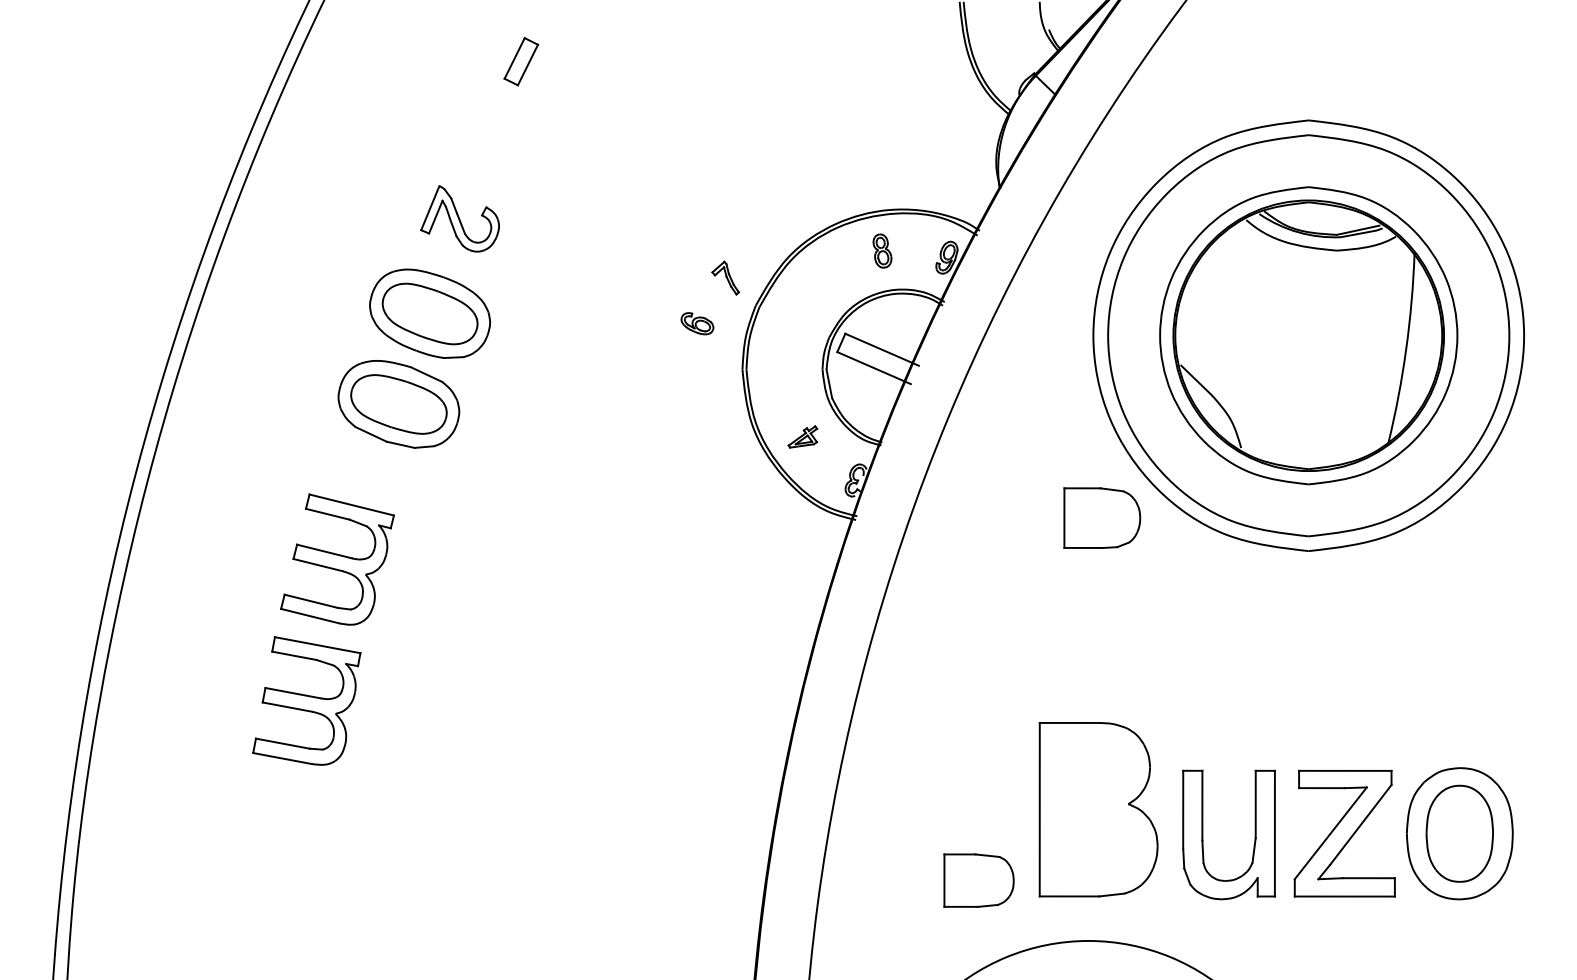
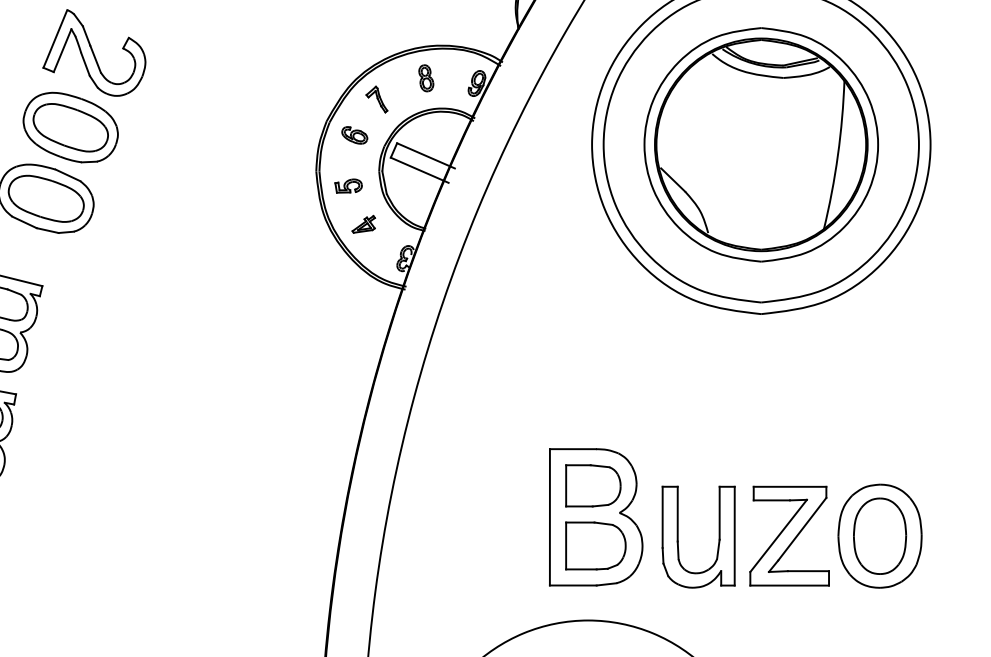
part: (459, 218) -> (93, 52), size x1.67
part: (725, 277) -> (376, 99), moved
part: (697, 323) -> (354, 135), moved
part: (783, 387) -> (348, 185), added
part: (1102, 517) -> (596, 545), moved
part: (978, 880) -> (592, 485), moved

